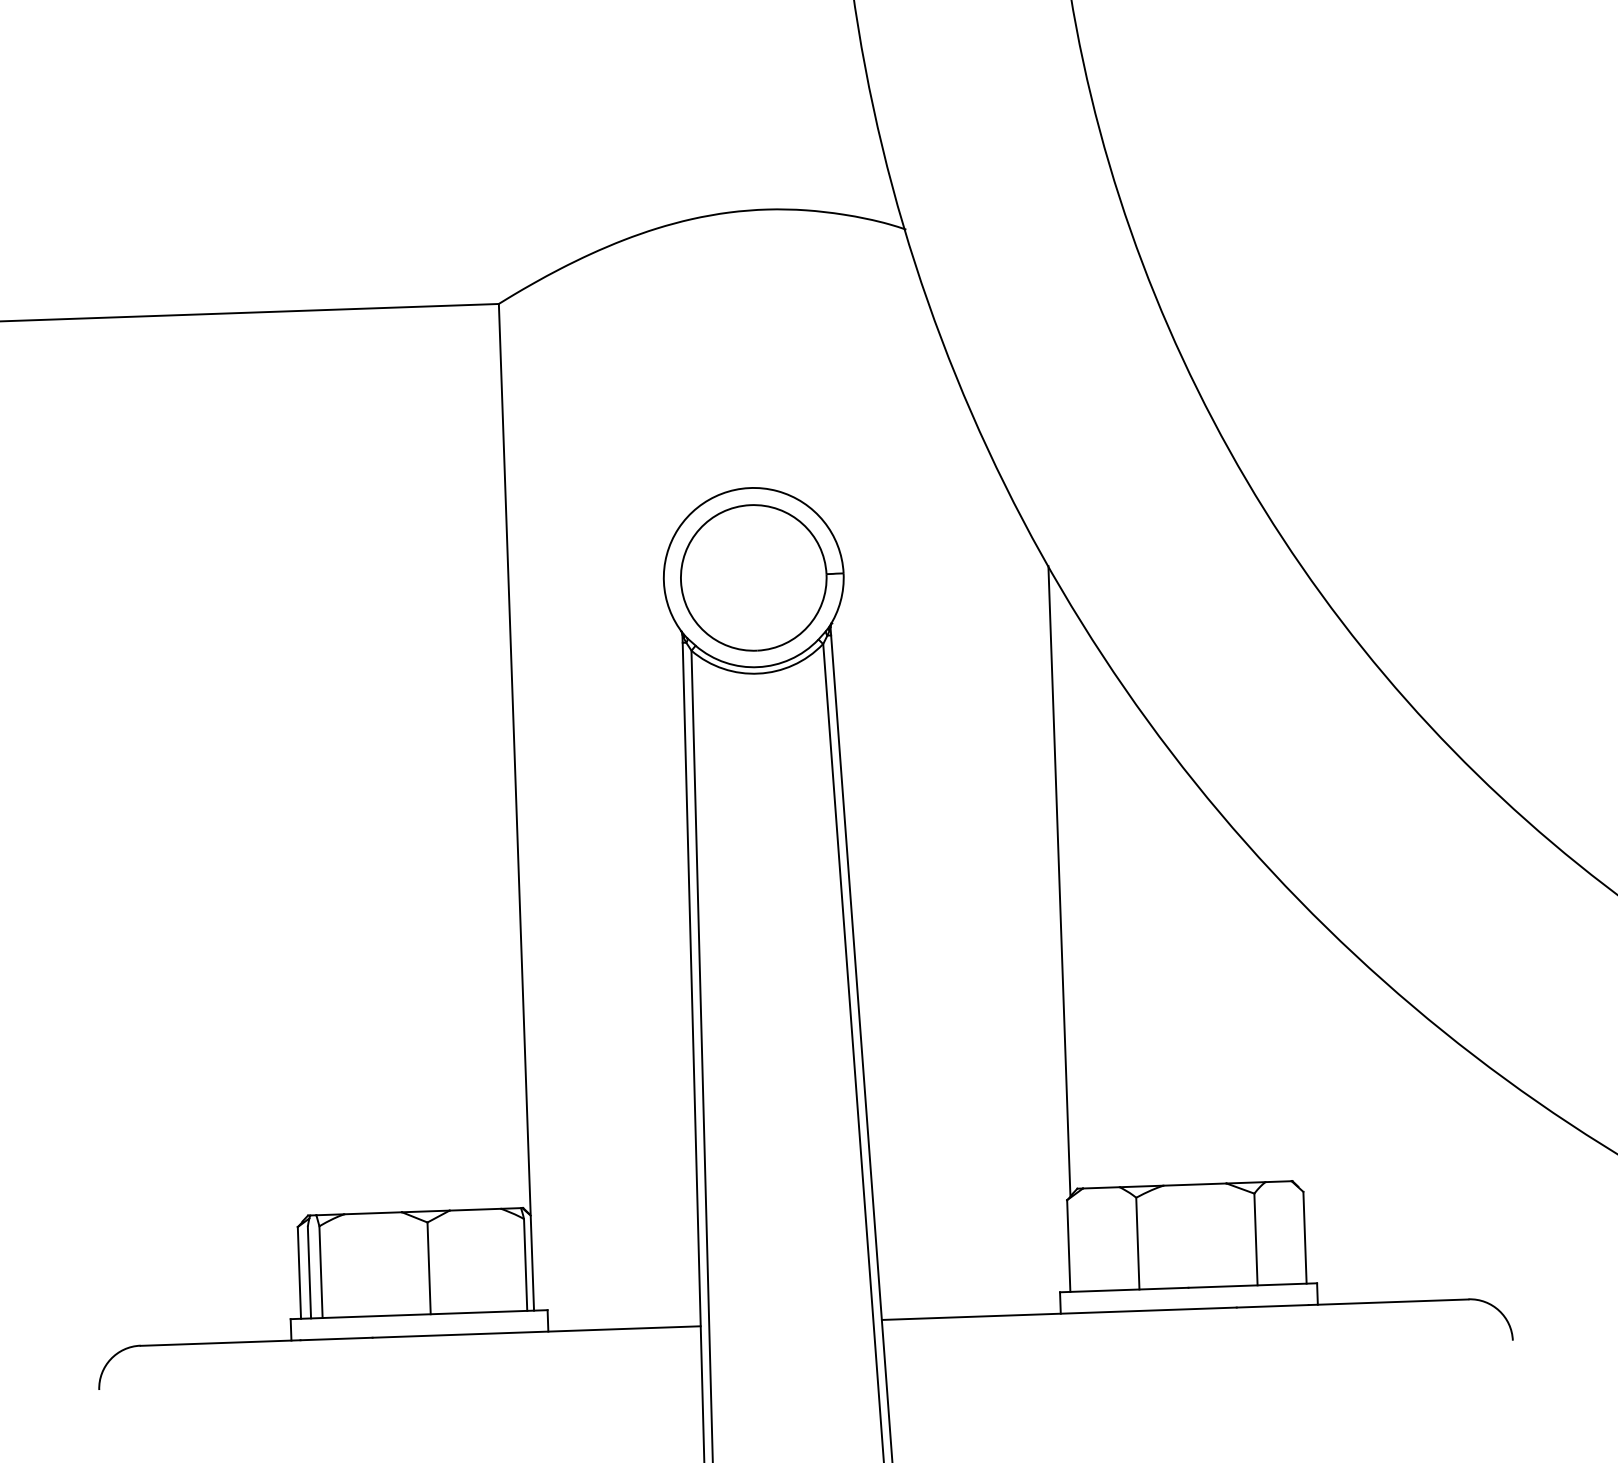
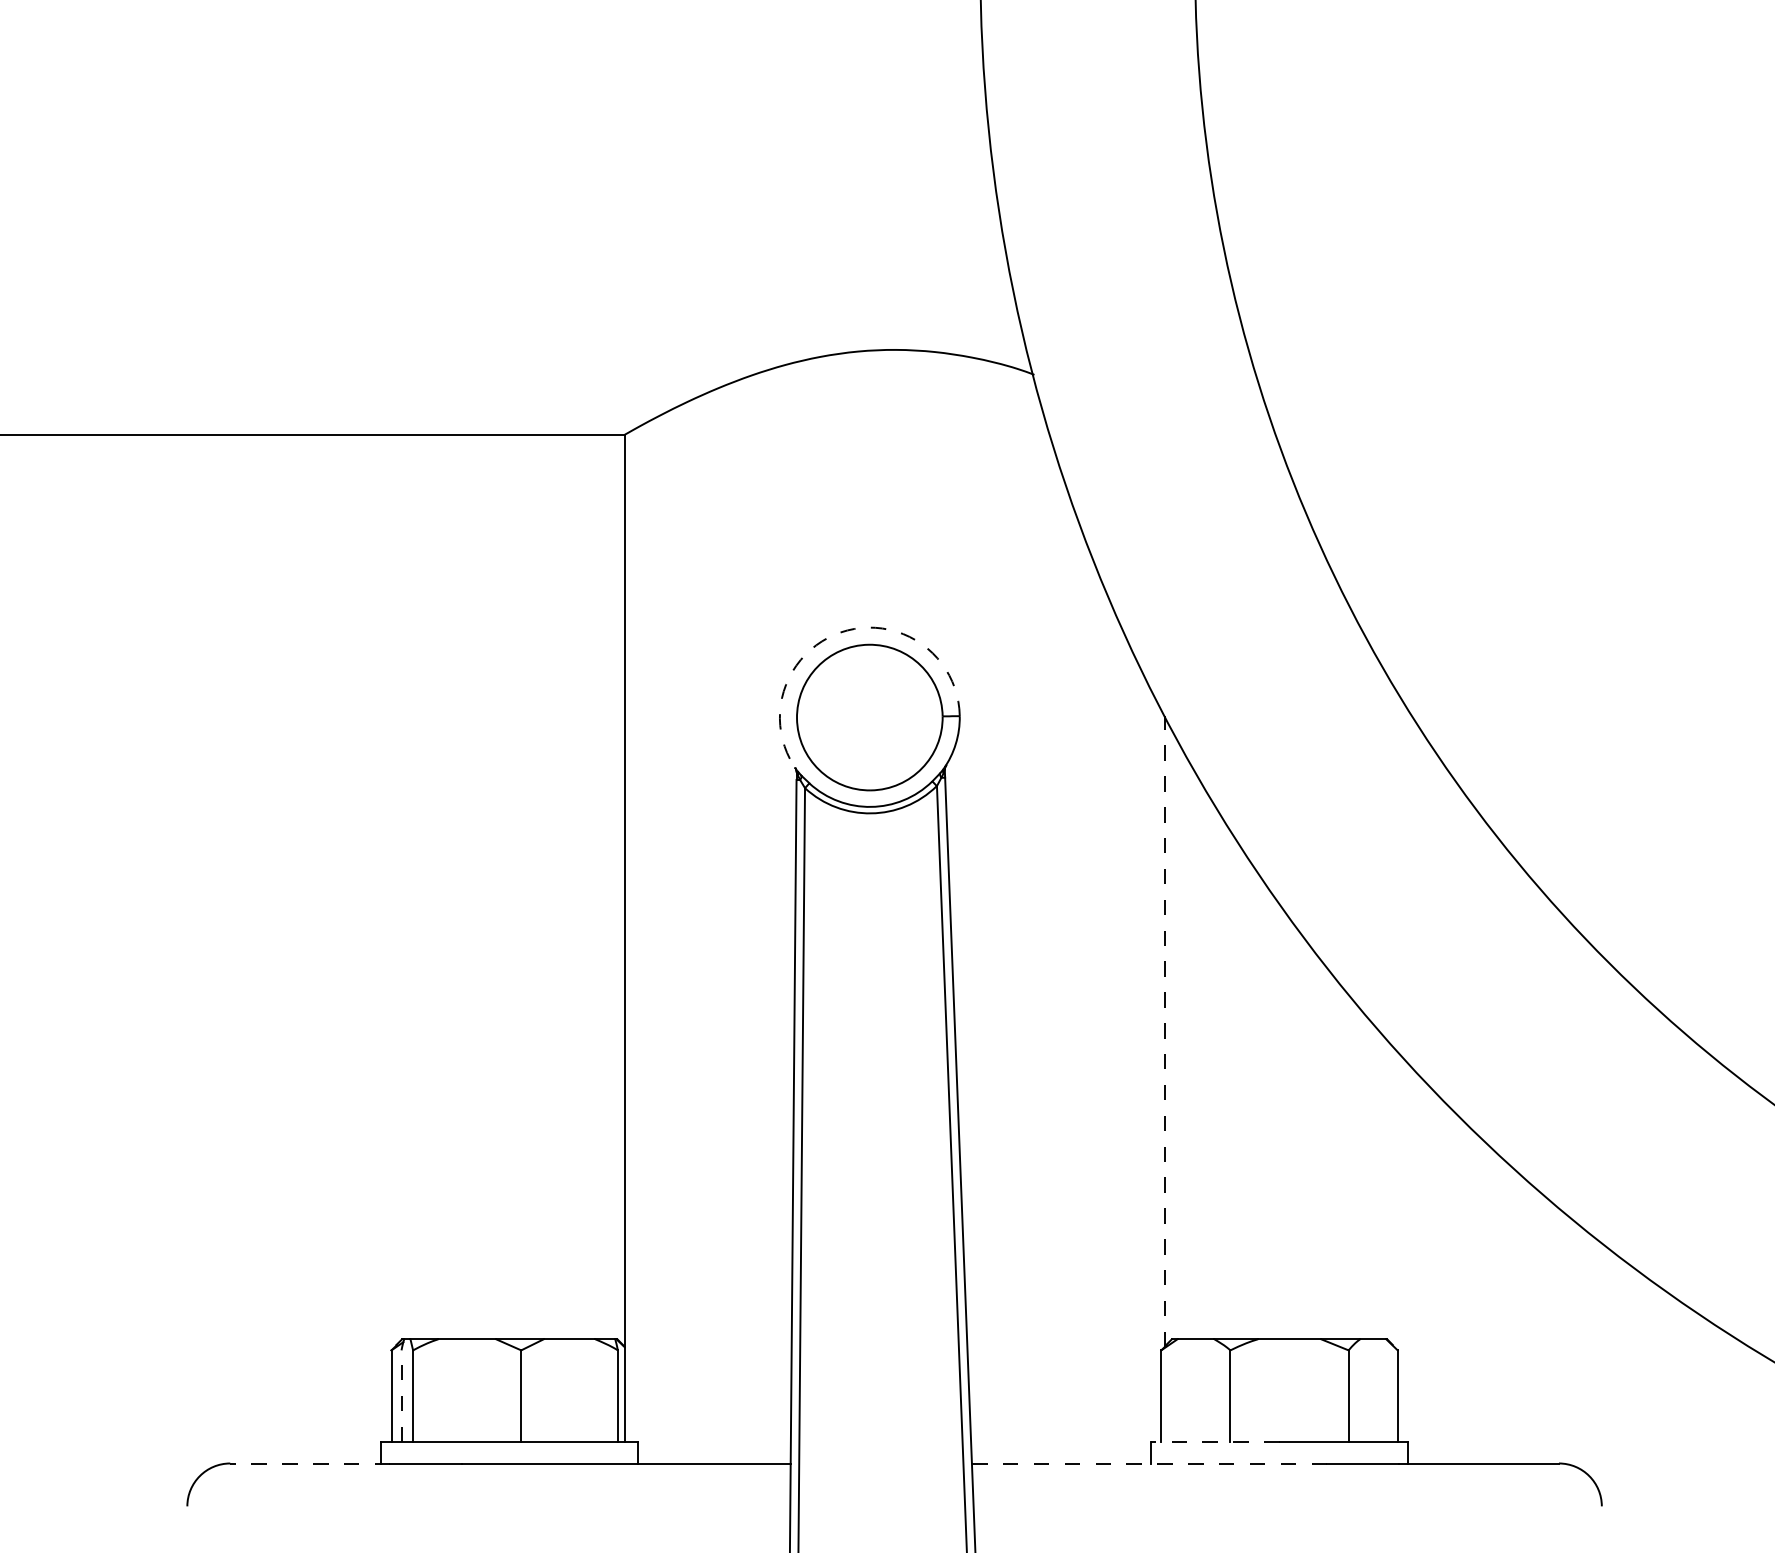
arc: (721, 493) -> (840, 632), solid -> dashed
line: (1059, 881) -> (1164, 1031), solid -> dashed
line: (309, 1272) -> (401, 1396), solid -> dashed
line: (1123, 1290) -> (1214, 1442), solid -> dashed
line: (1059, 1313) -> (1149, 1463), solid -> dashed
line: (219, 1342) -> (309, 1463), solid -> dashed

